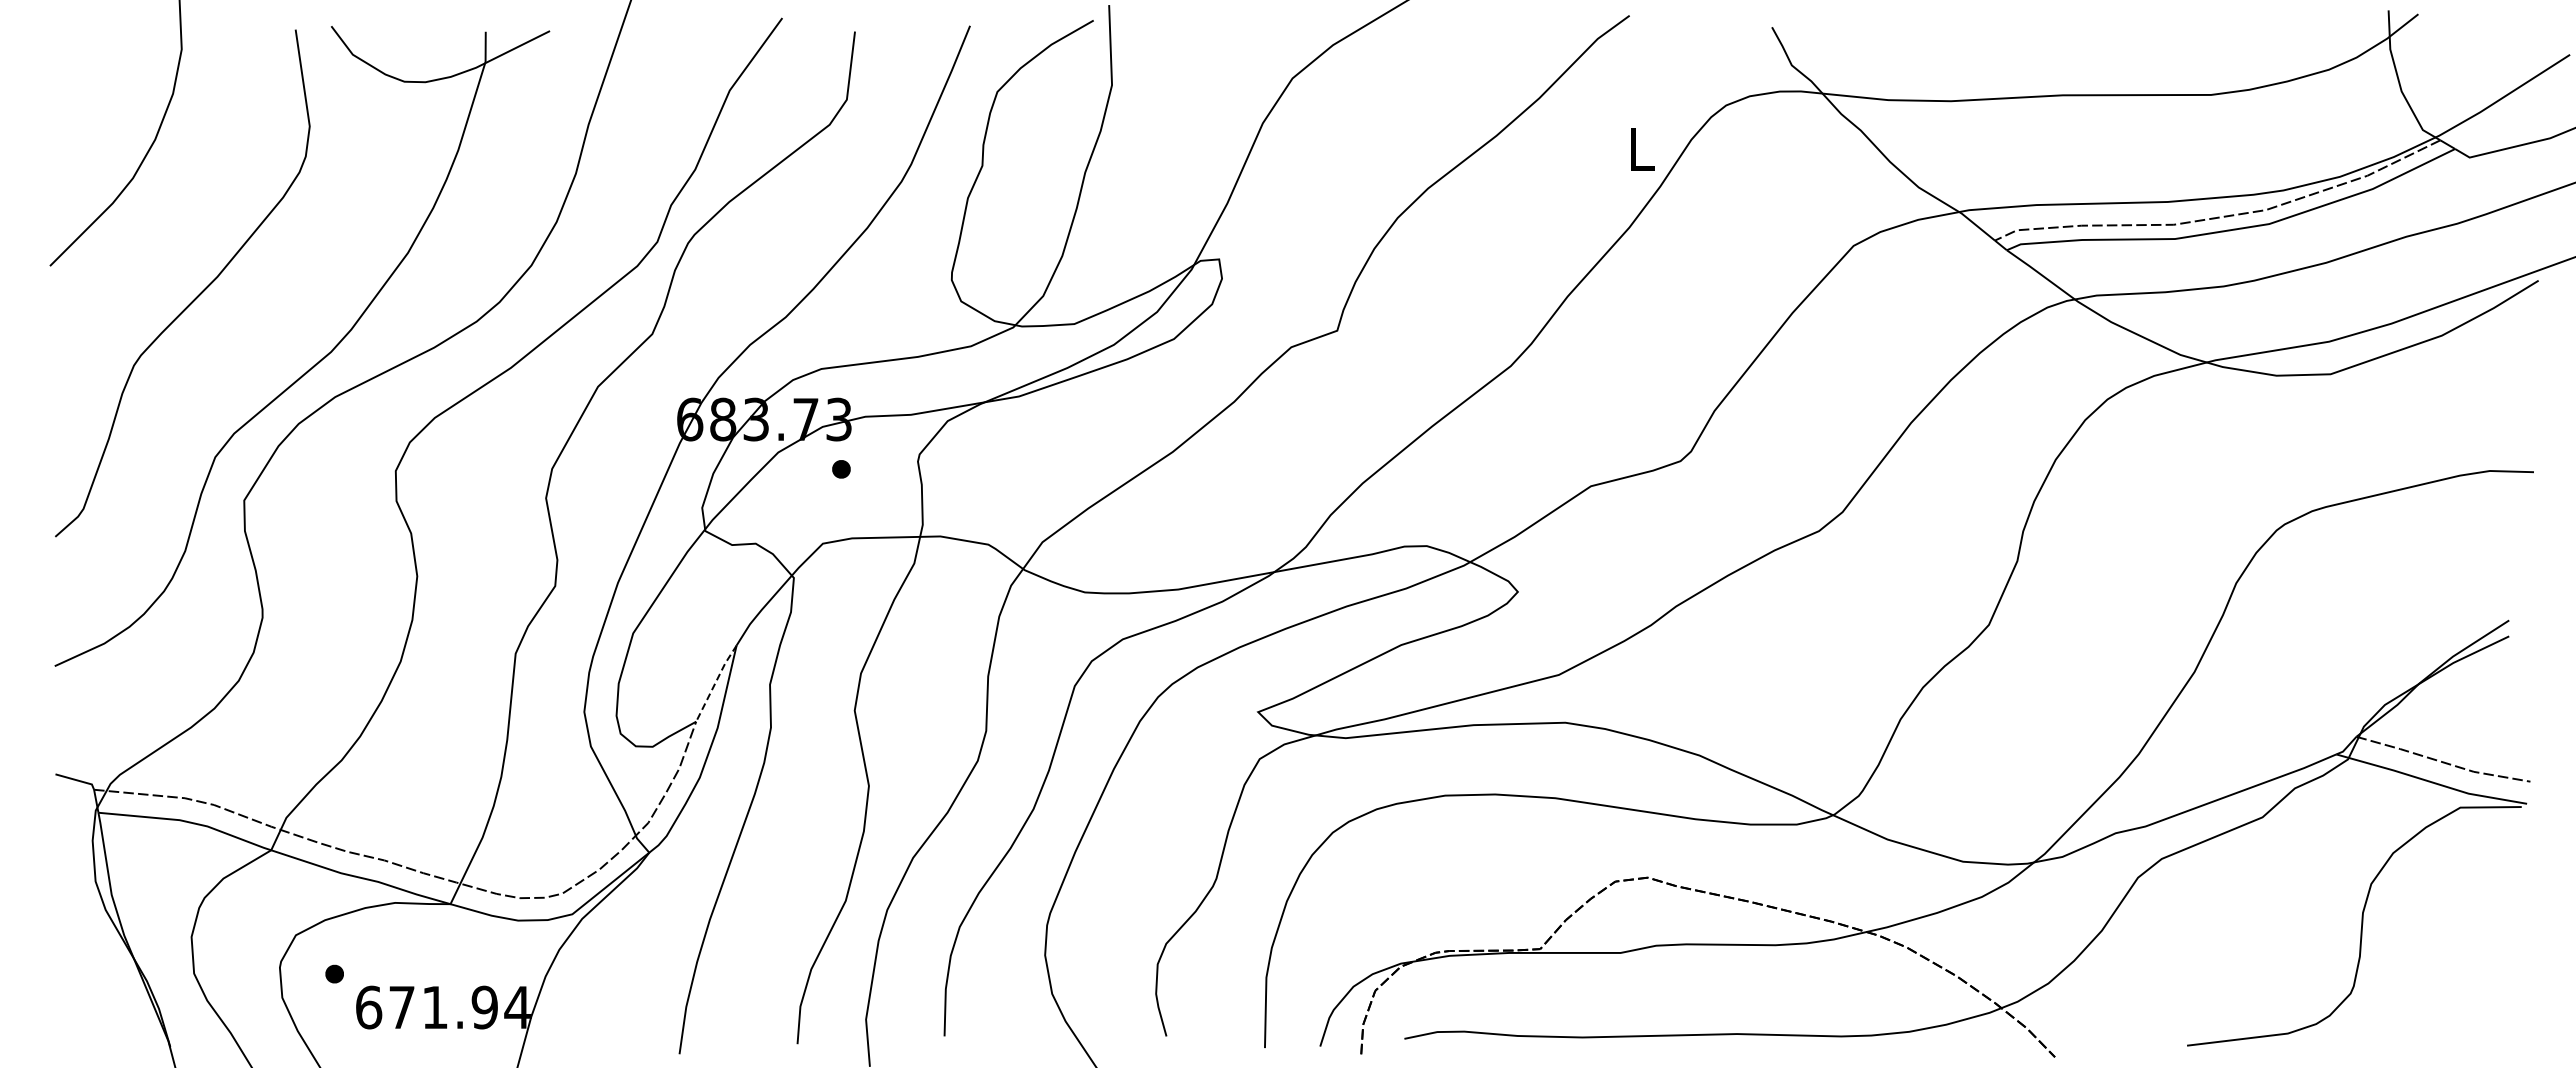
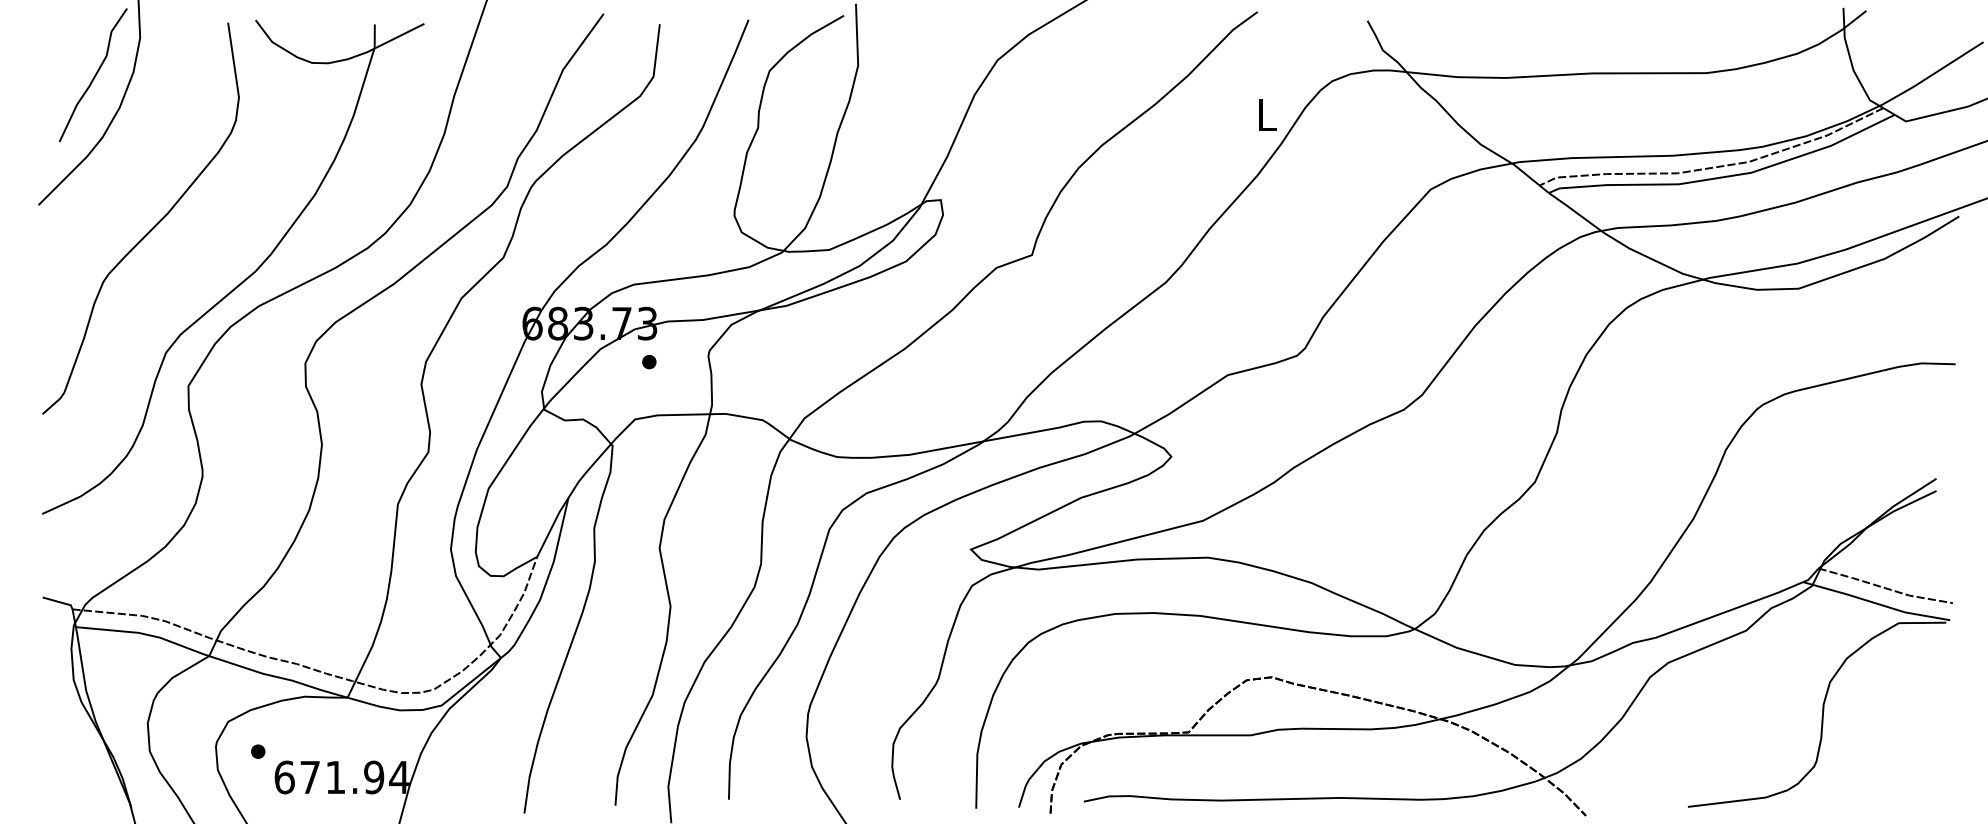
curve: (122, 98) -> (94, 75), added
line: (715, 682) -> (552, 526), dashed -> solid

